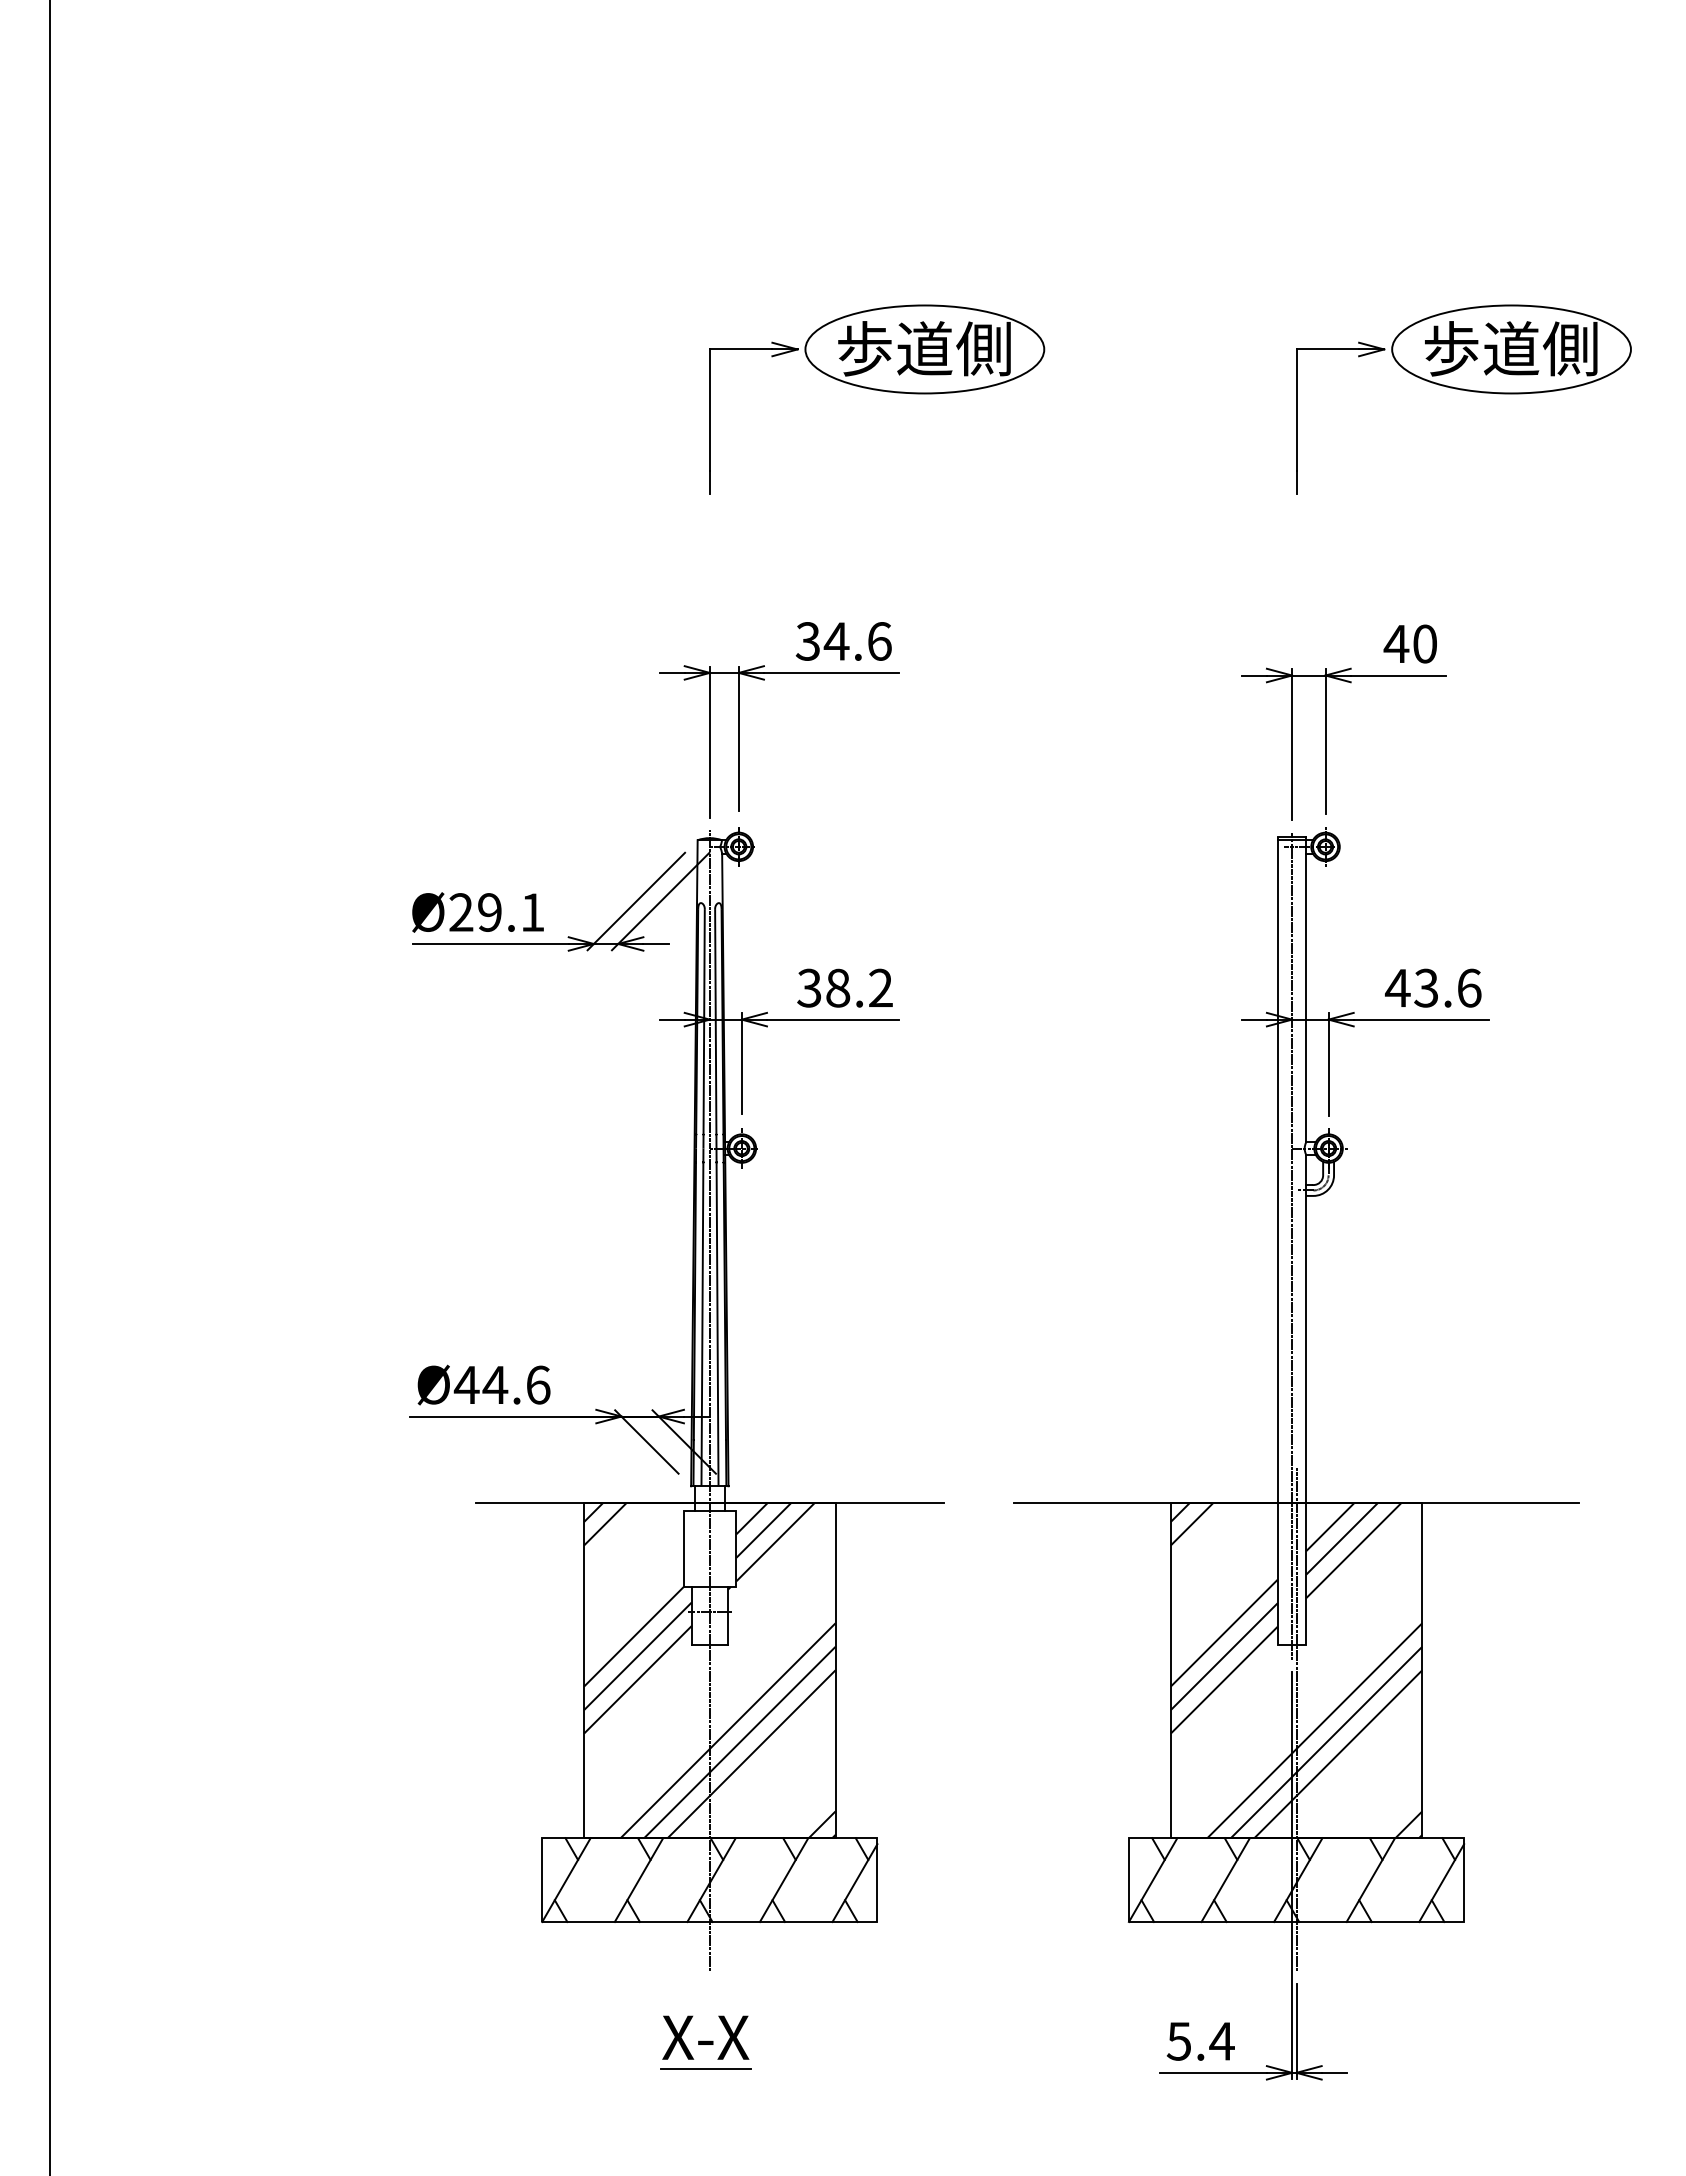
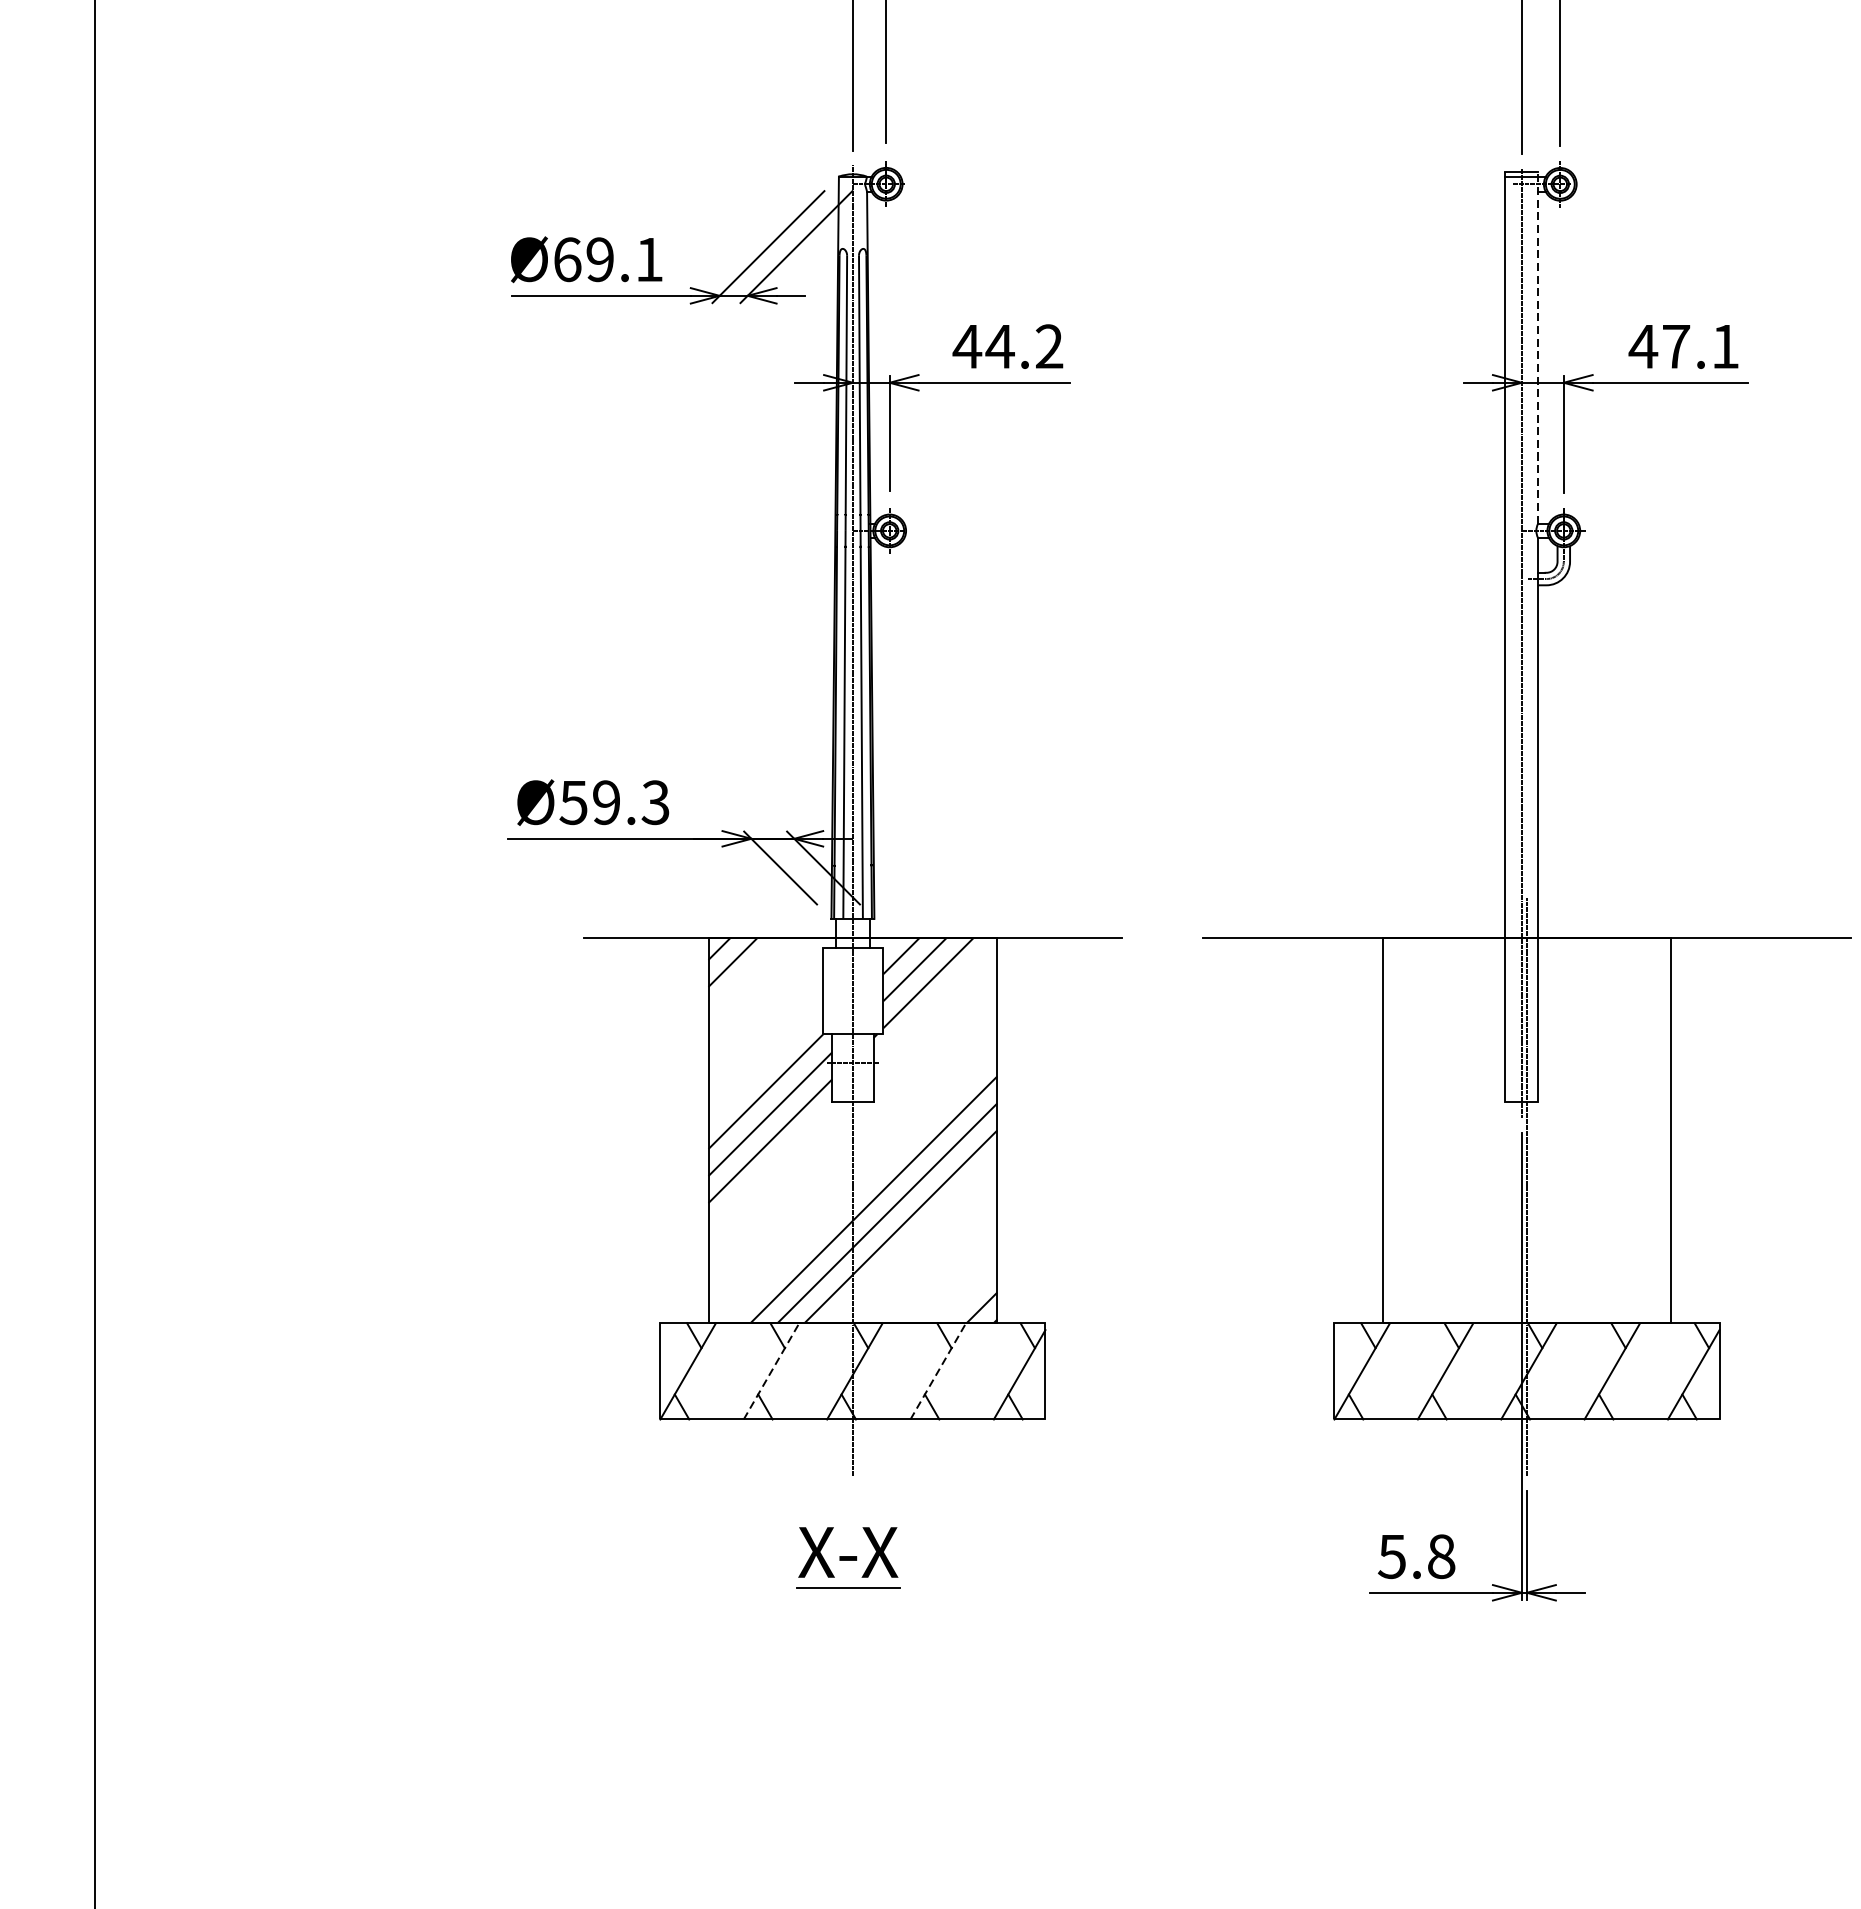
text: (461, 912) -> (567, 259), Ø29.1 -> Ø69.1
text: (823, 987) -> (983, 345), 38.2 -> 44.2
text: (1447, 987) -> (1700, 345), 43.6 -> 47.1
line: (1306, 989) -> (1538, 348), solid -> dashed
text: (501, 1384) -> (613, 801), Ø44.6 -> Ø59.3
hatch: (1296, 1670) -> (1526, 1130), removed
line: (639, 1879) -> (772, 1370), solid -> dashed
line: (784, 1879) -> (938, 1370), solid -> dashed
text: (1221, 2041) -> (1440, 1556), 5.4 -> 5.8

